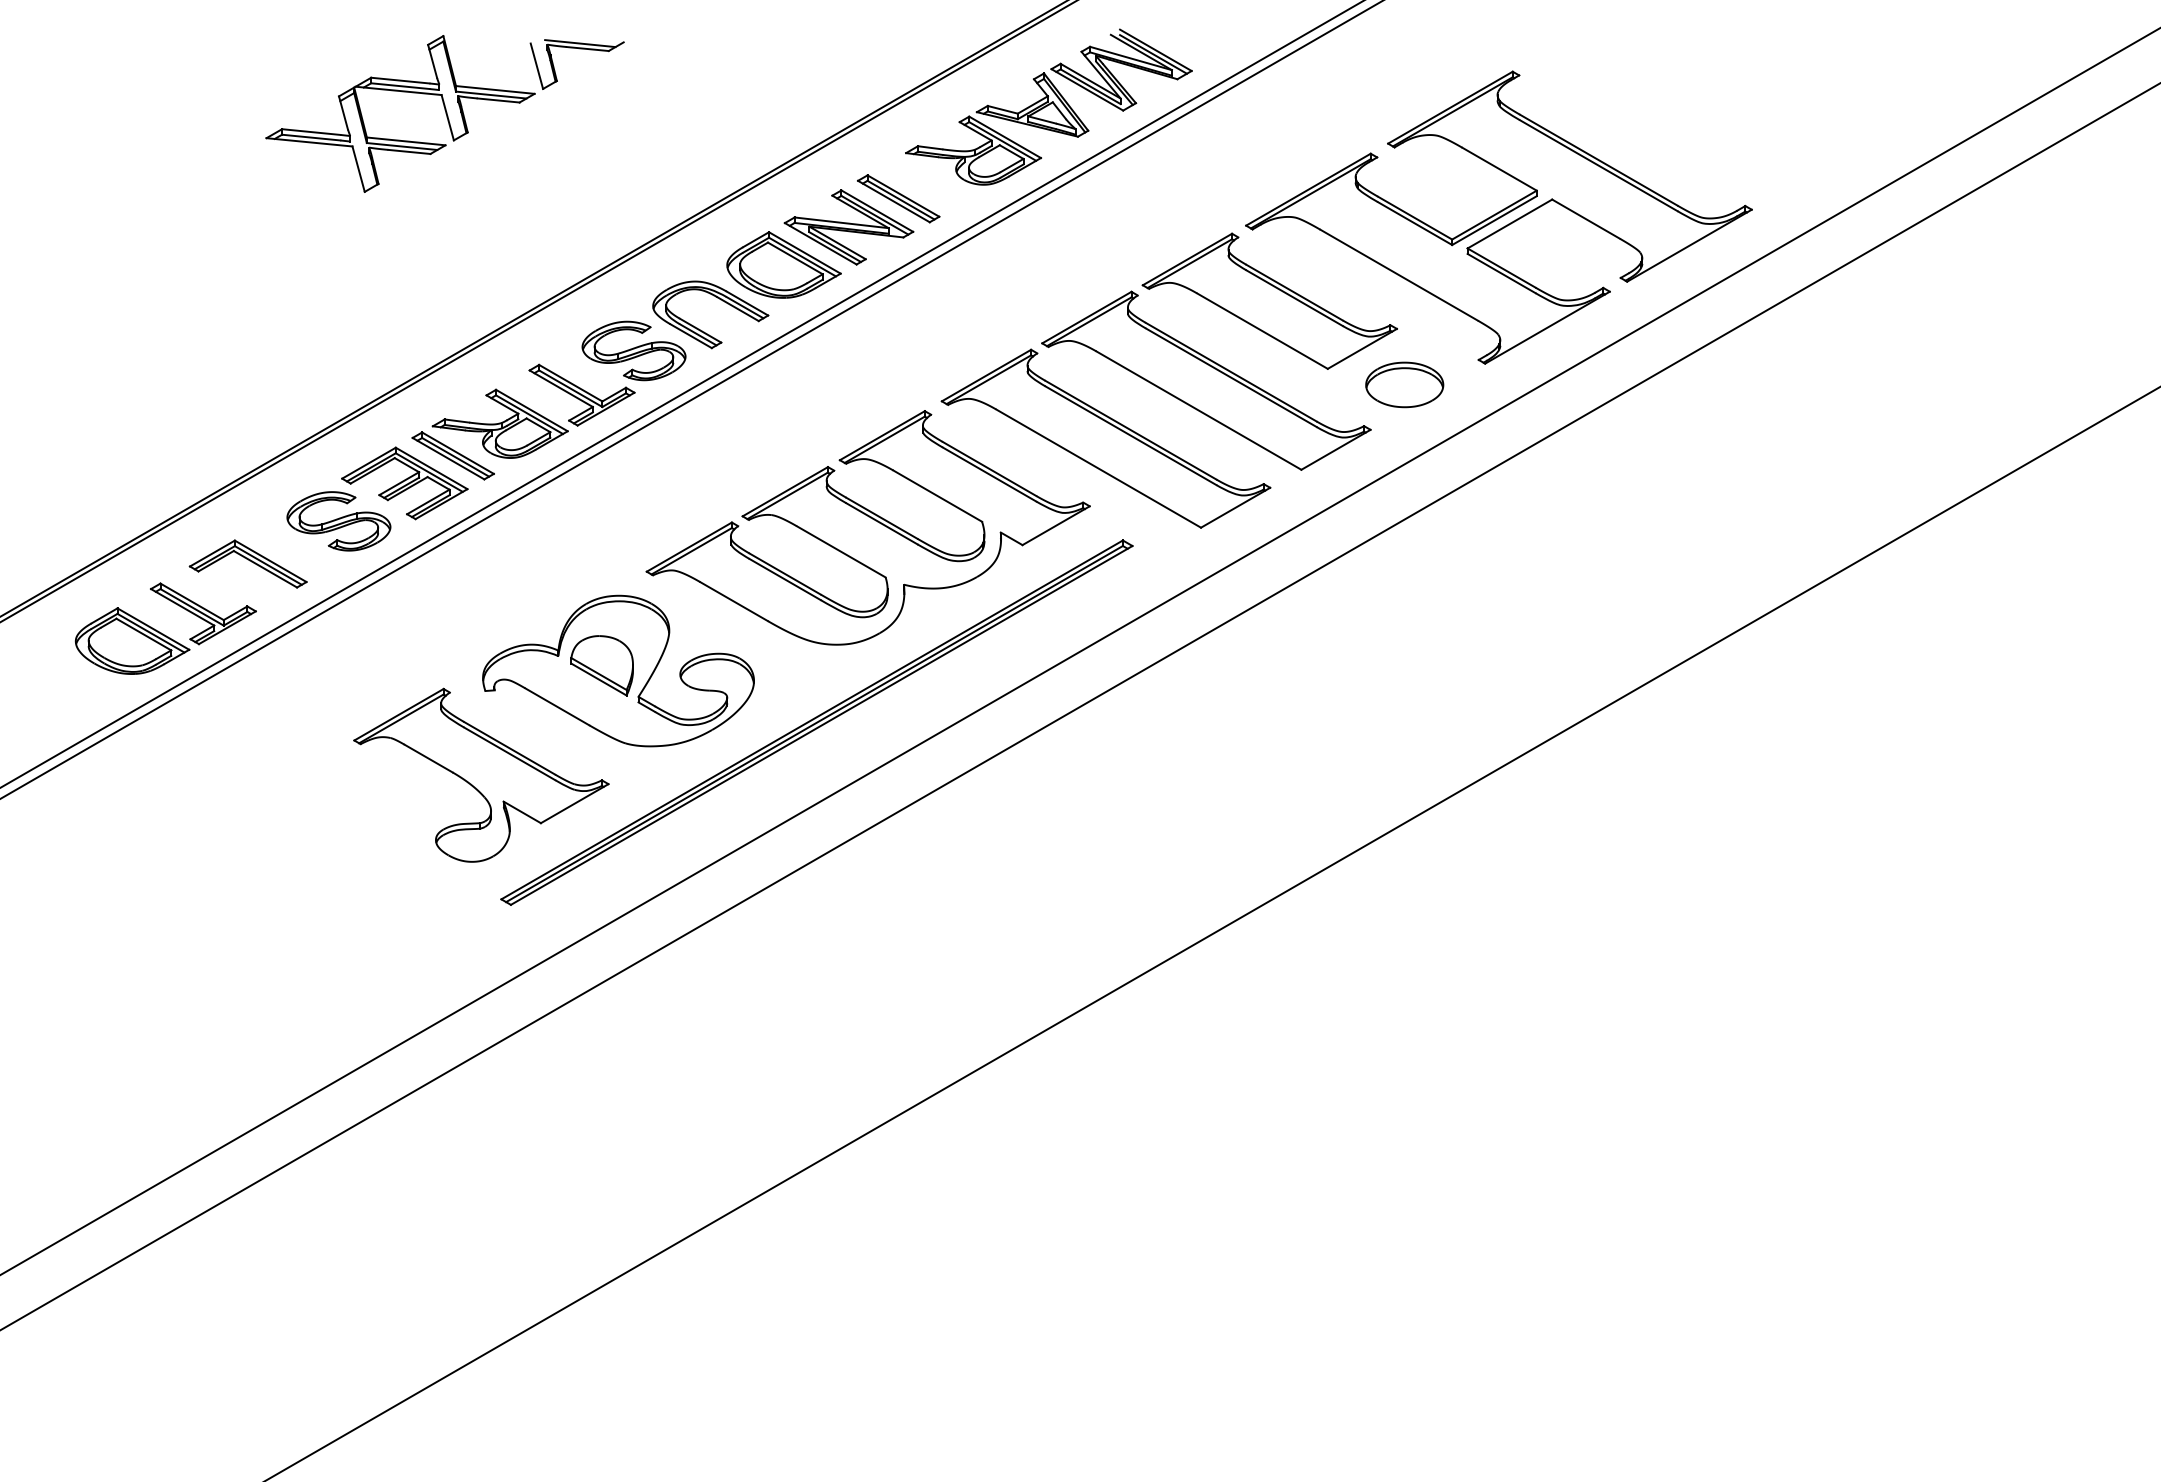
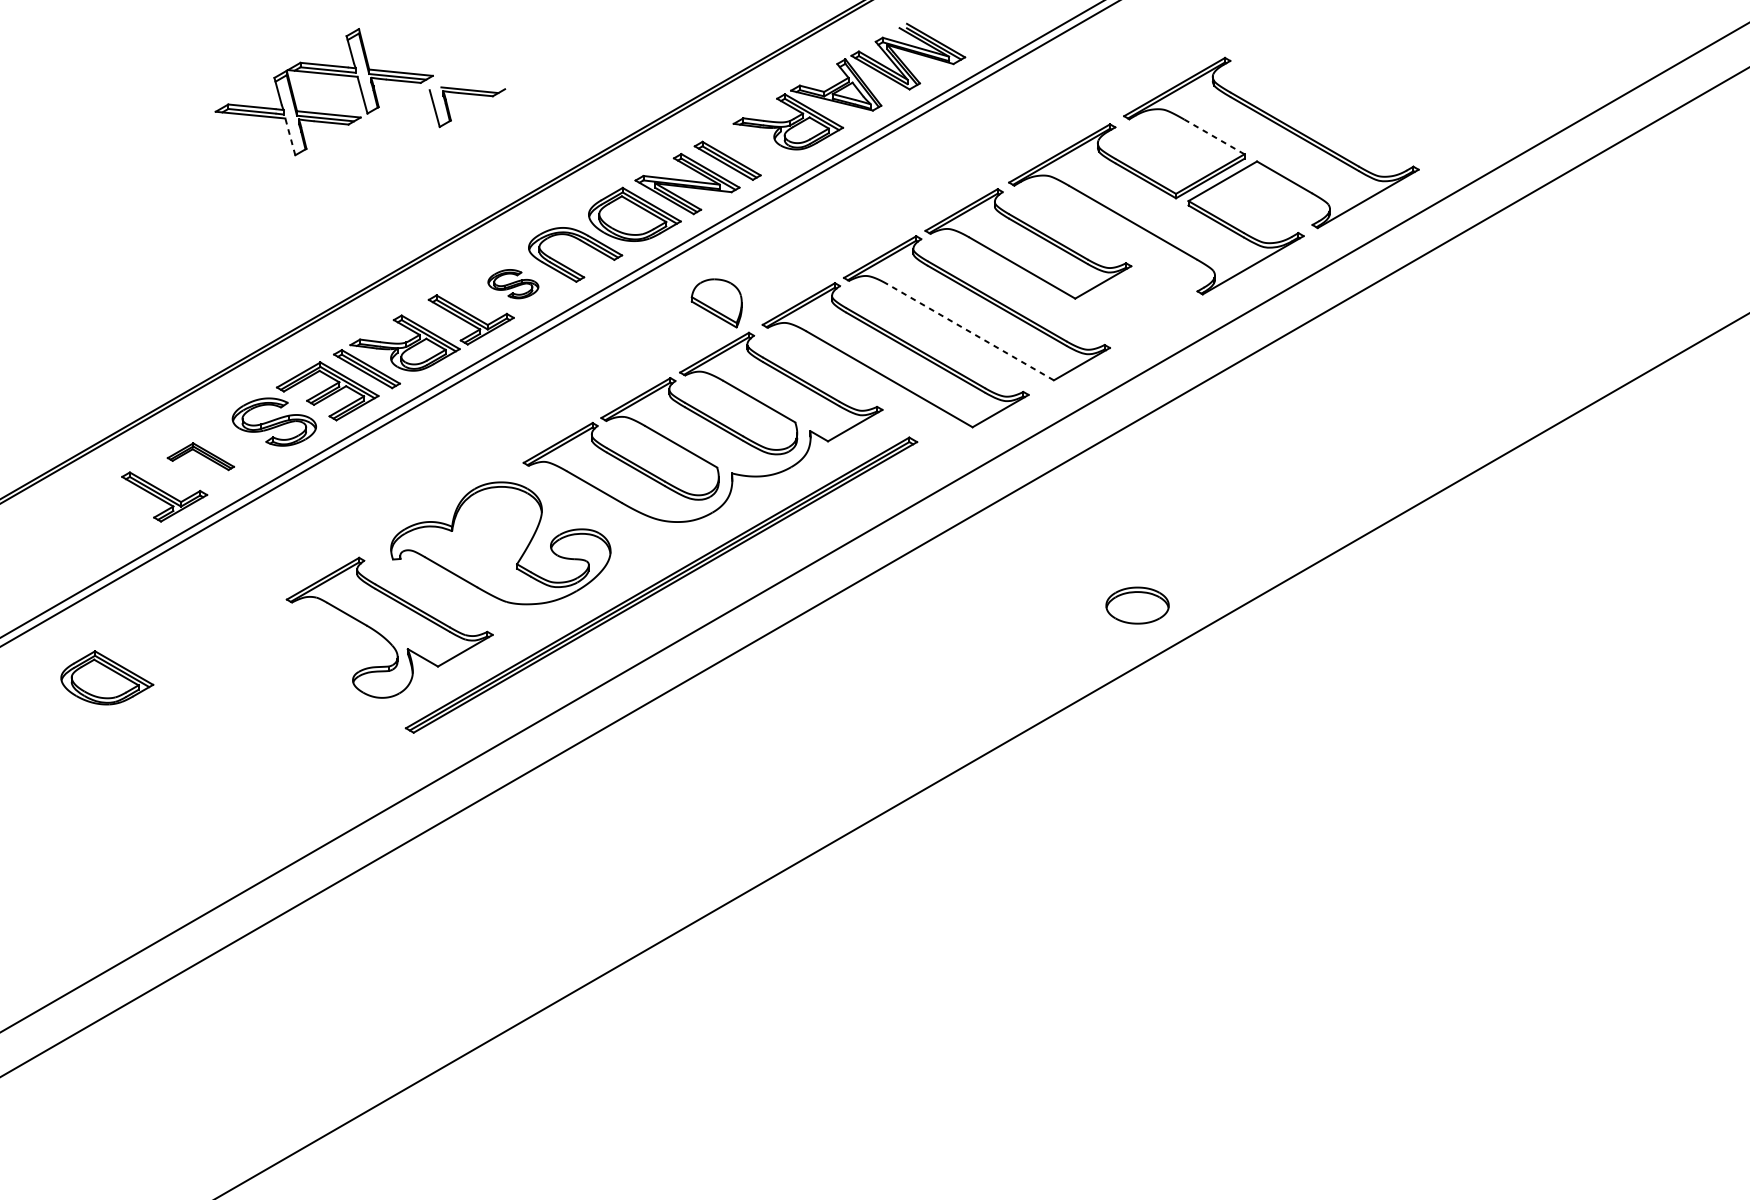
part: (579, 49) -> (469, 95), moved
line: (358, 169) -> (290, 137), solid -> dashed
line: (1499, 169) -> (1214, 137), solid -> dashed
part: (633, 350) -> (512, 283), size x0.6
part: (1404, 384) -> (1137, 605), moved
line: (1198, 410) -> (970, 332), solid -> dashed
part: (247, 563) -> (200, 456), size x0.7
part: (132, 640) -> (107, 677), moved
part: (601, 665) -> (716, 303), moved

